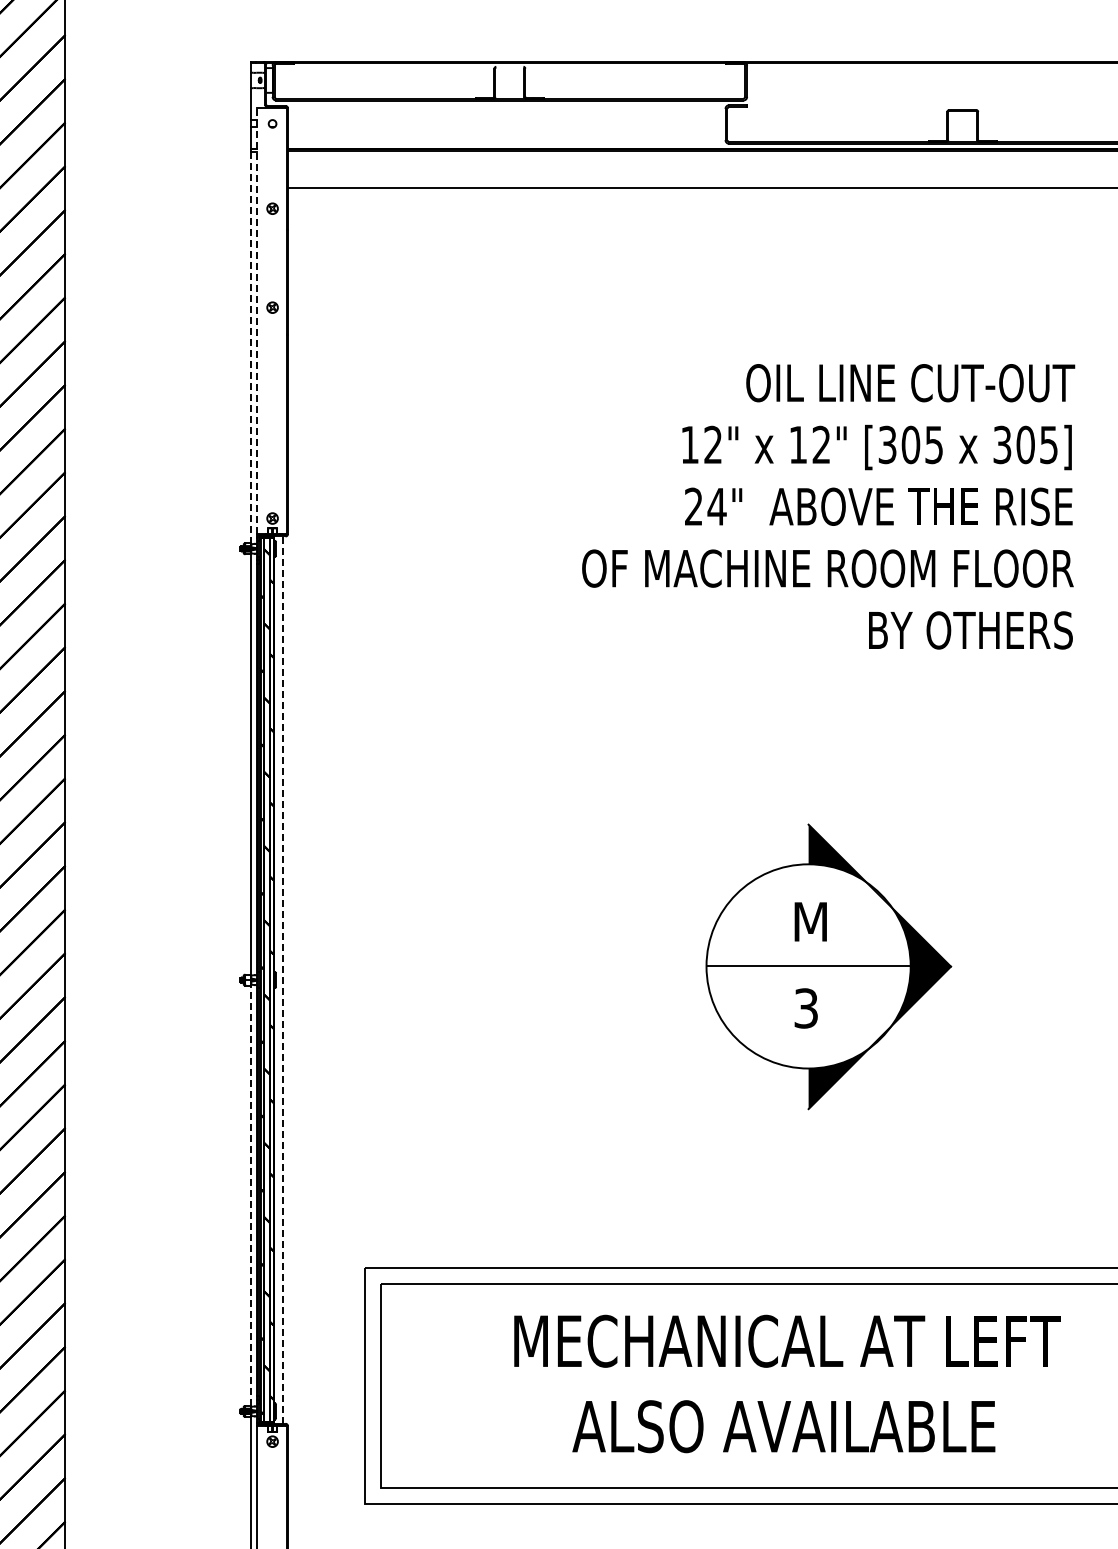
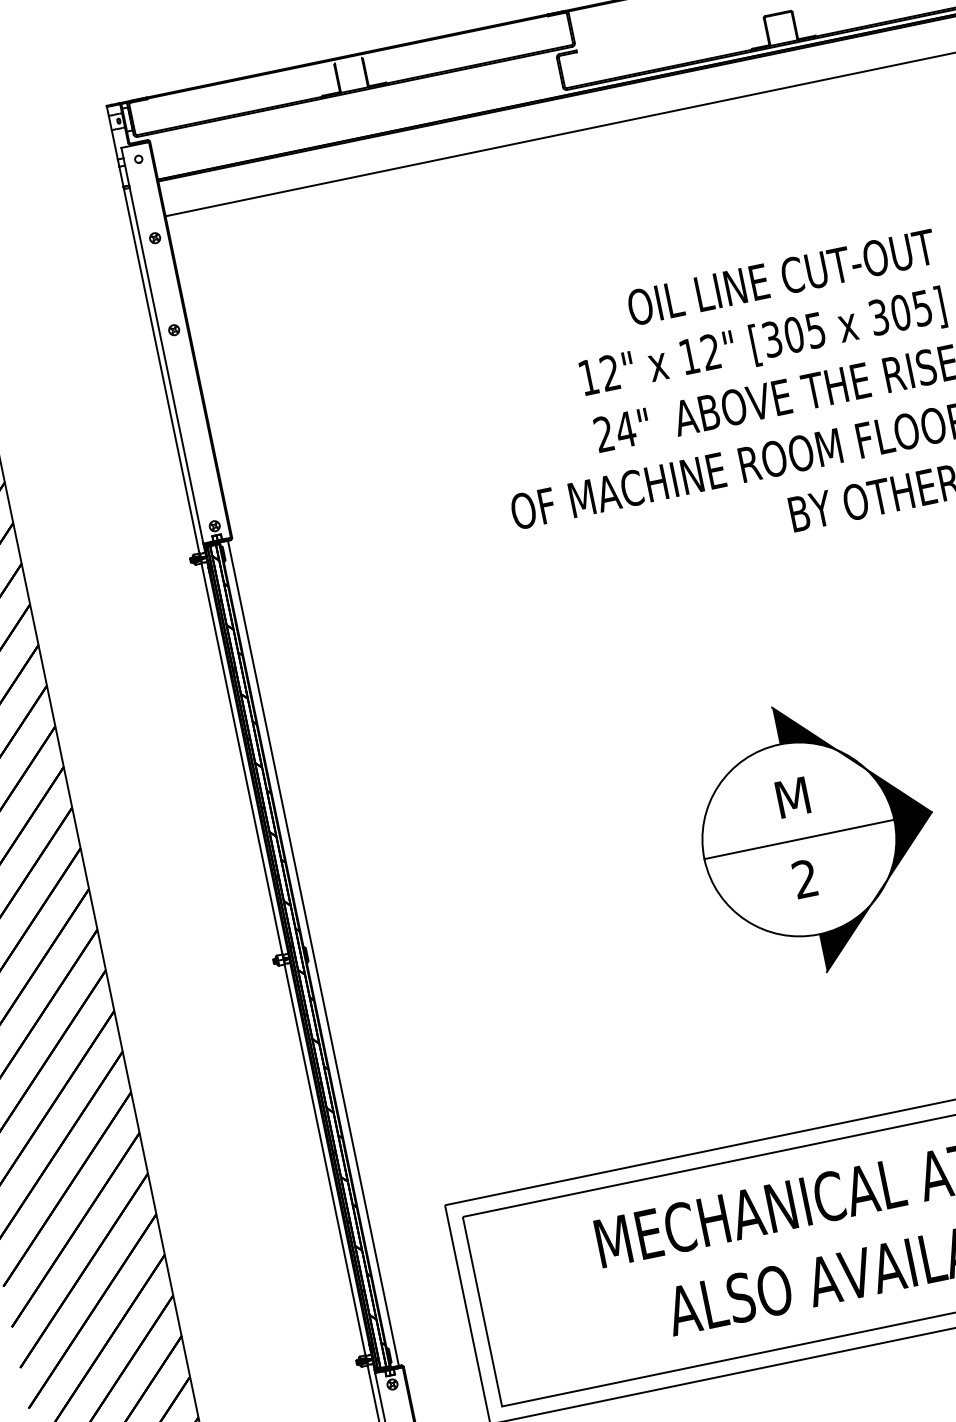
line: (257, 321) -> (162, 345), dashed -> solid
line: (250, 347) -> (161, 371), dashed -> solid
line: (283, 980) -> (313, 953), dashed -> solid
text: (805, 1008) -> (804, 879), 3 -> 2
line: (250, 1195) -> (324, 1159), dashed -> solid

